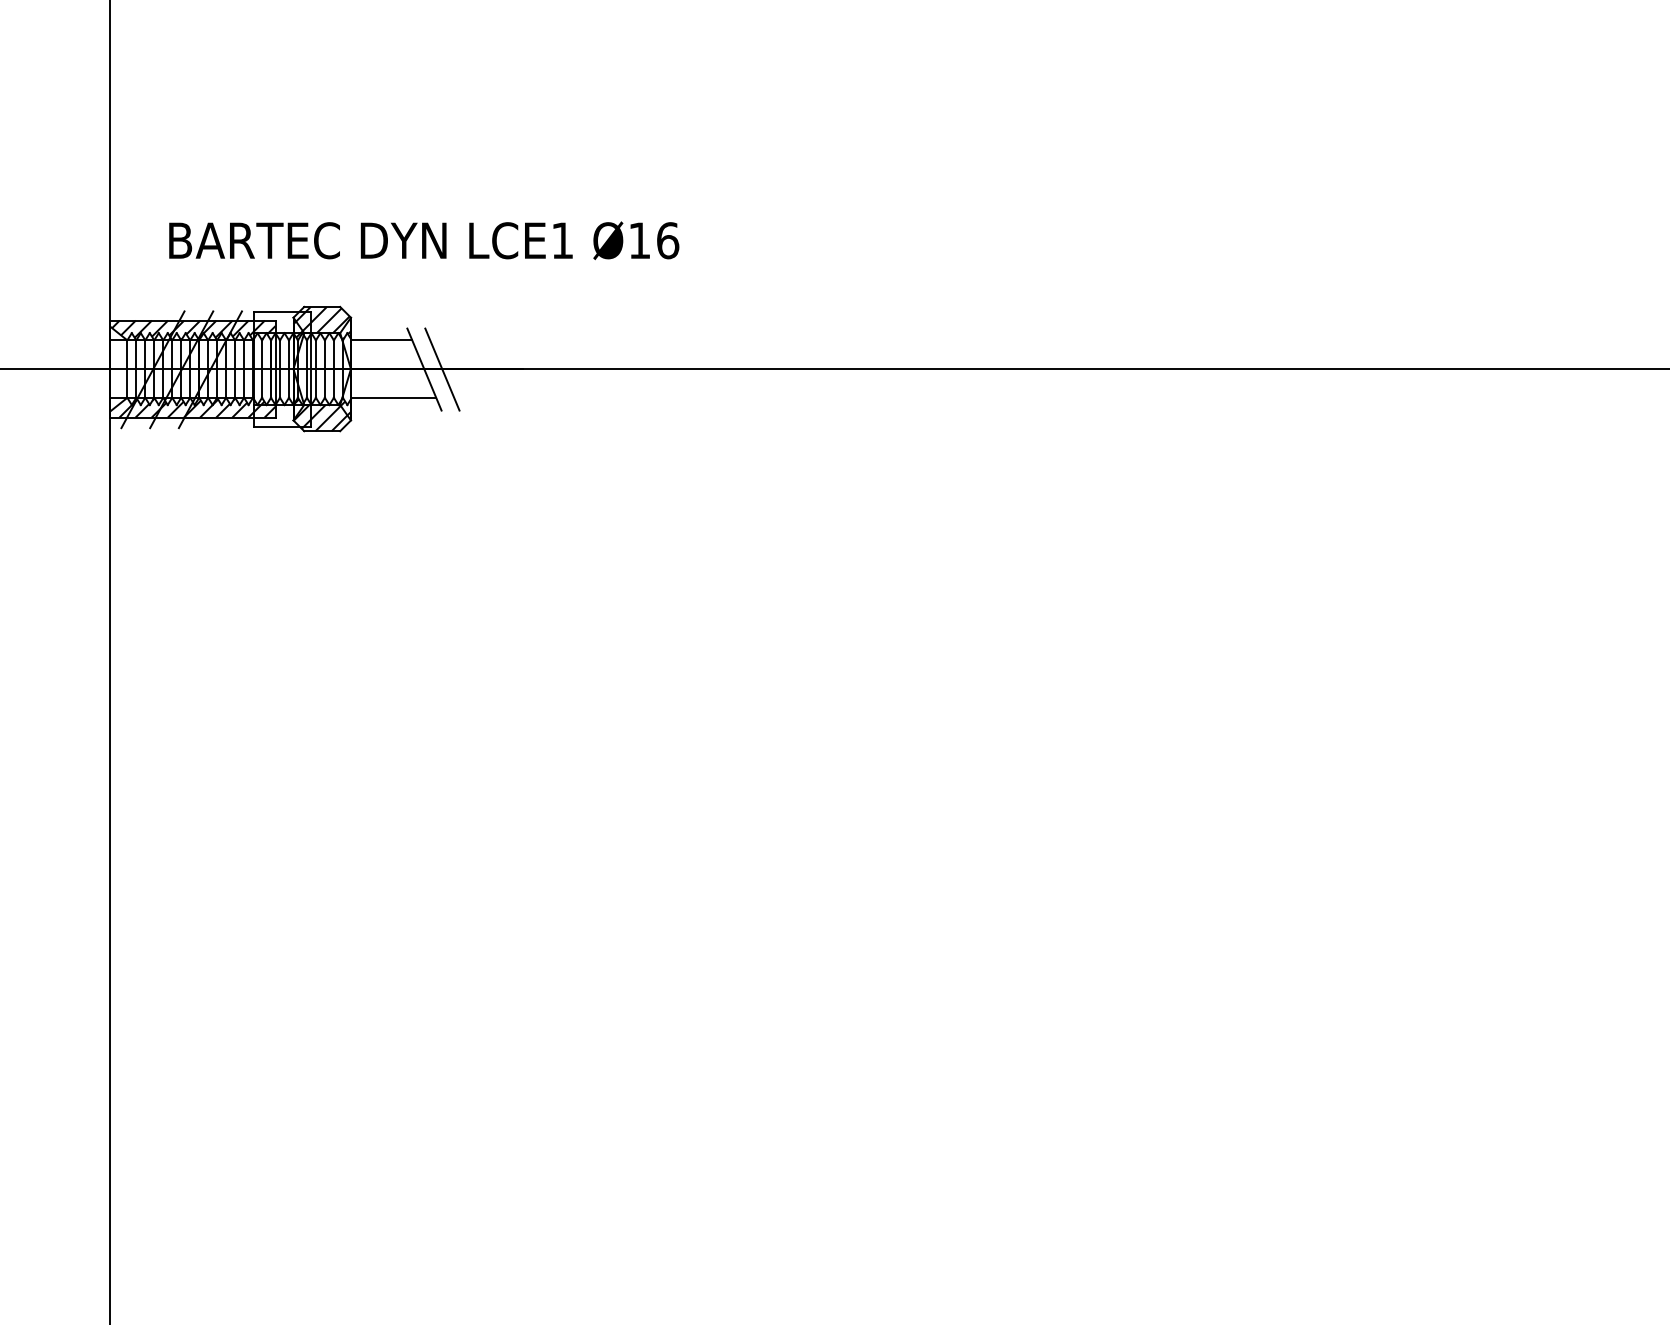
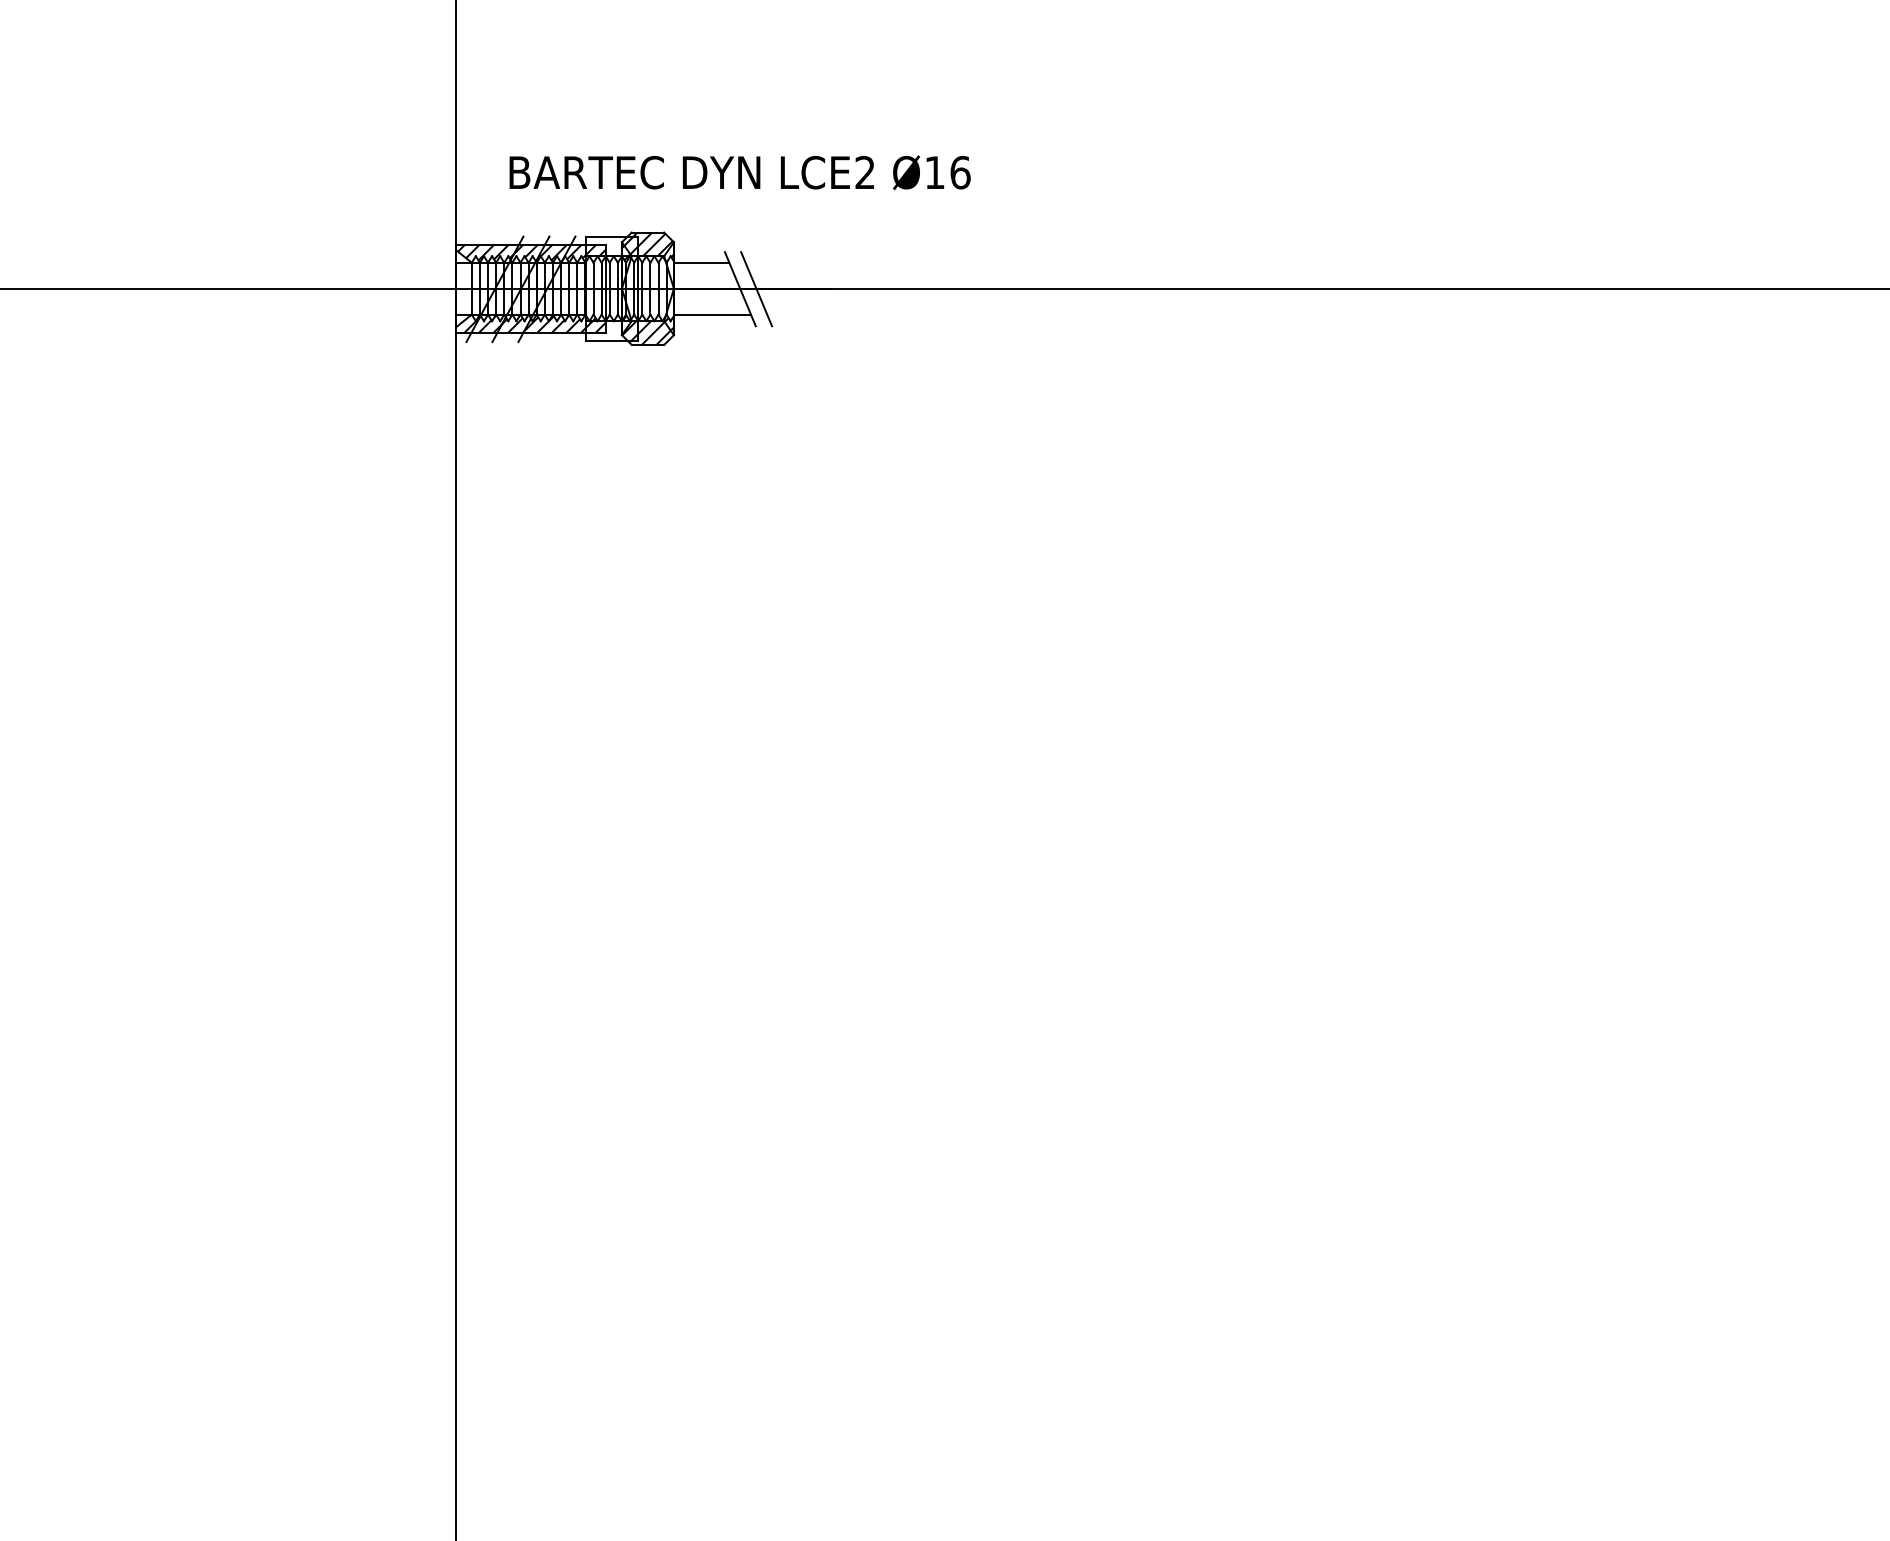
text: (561, 240) -> (864, 172), LCE1 -> LCE2

